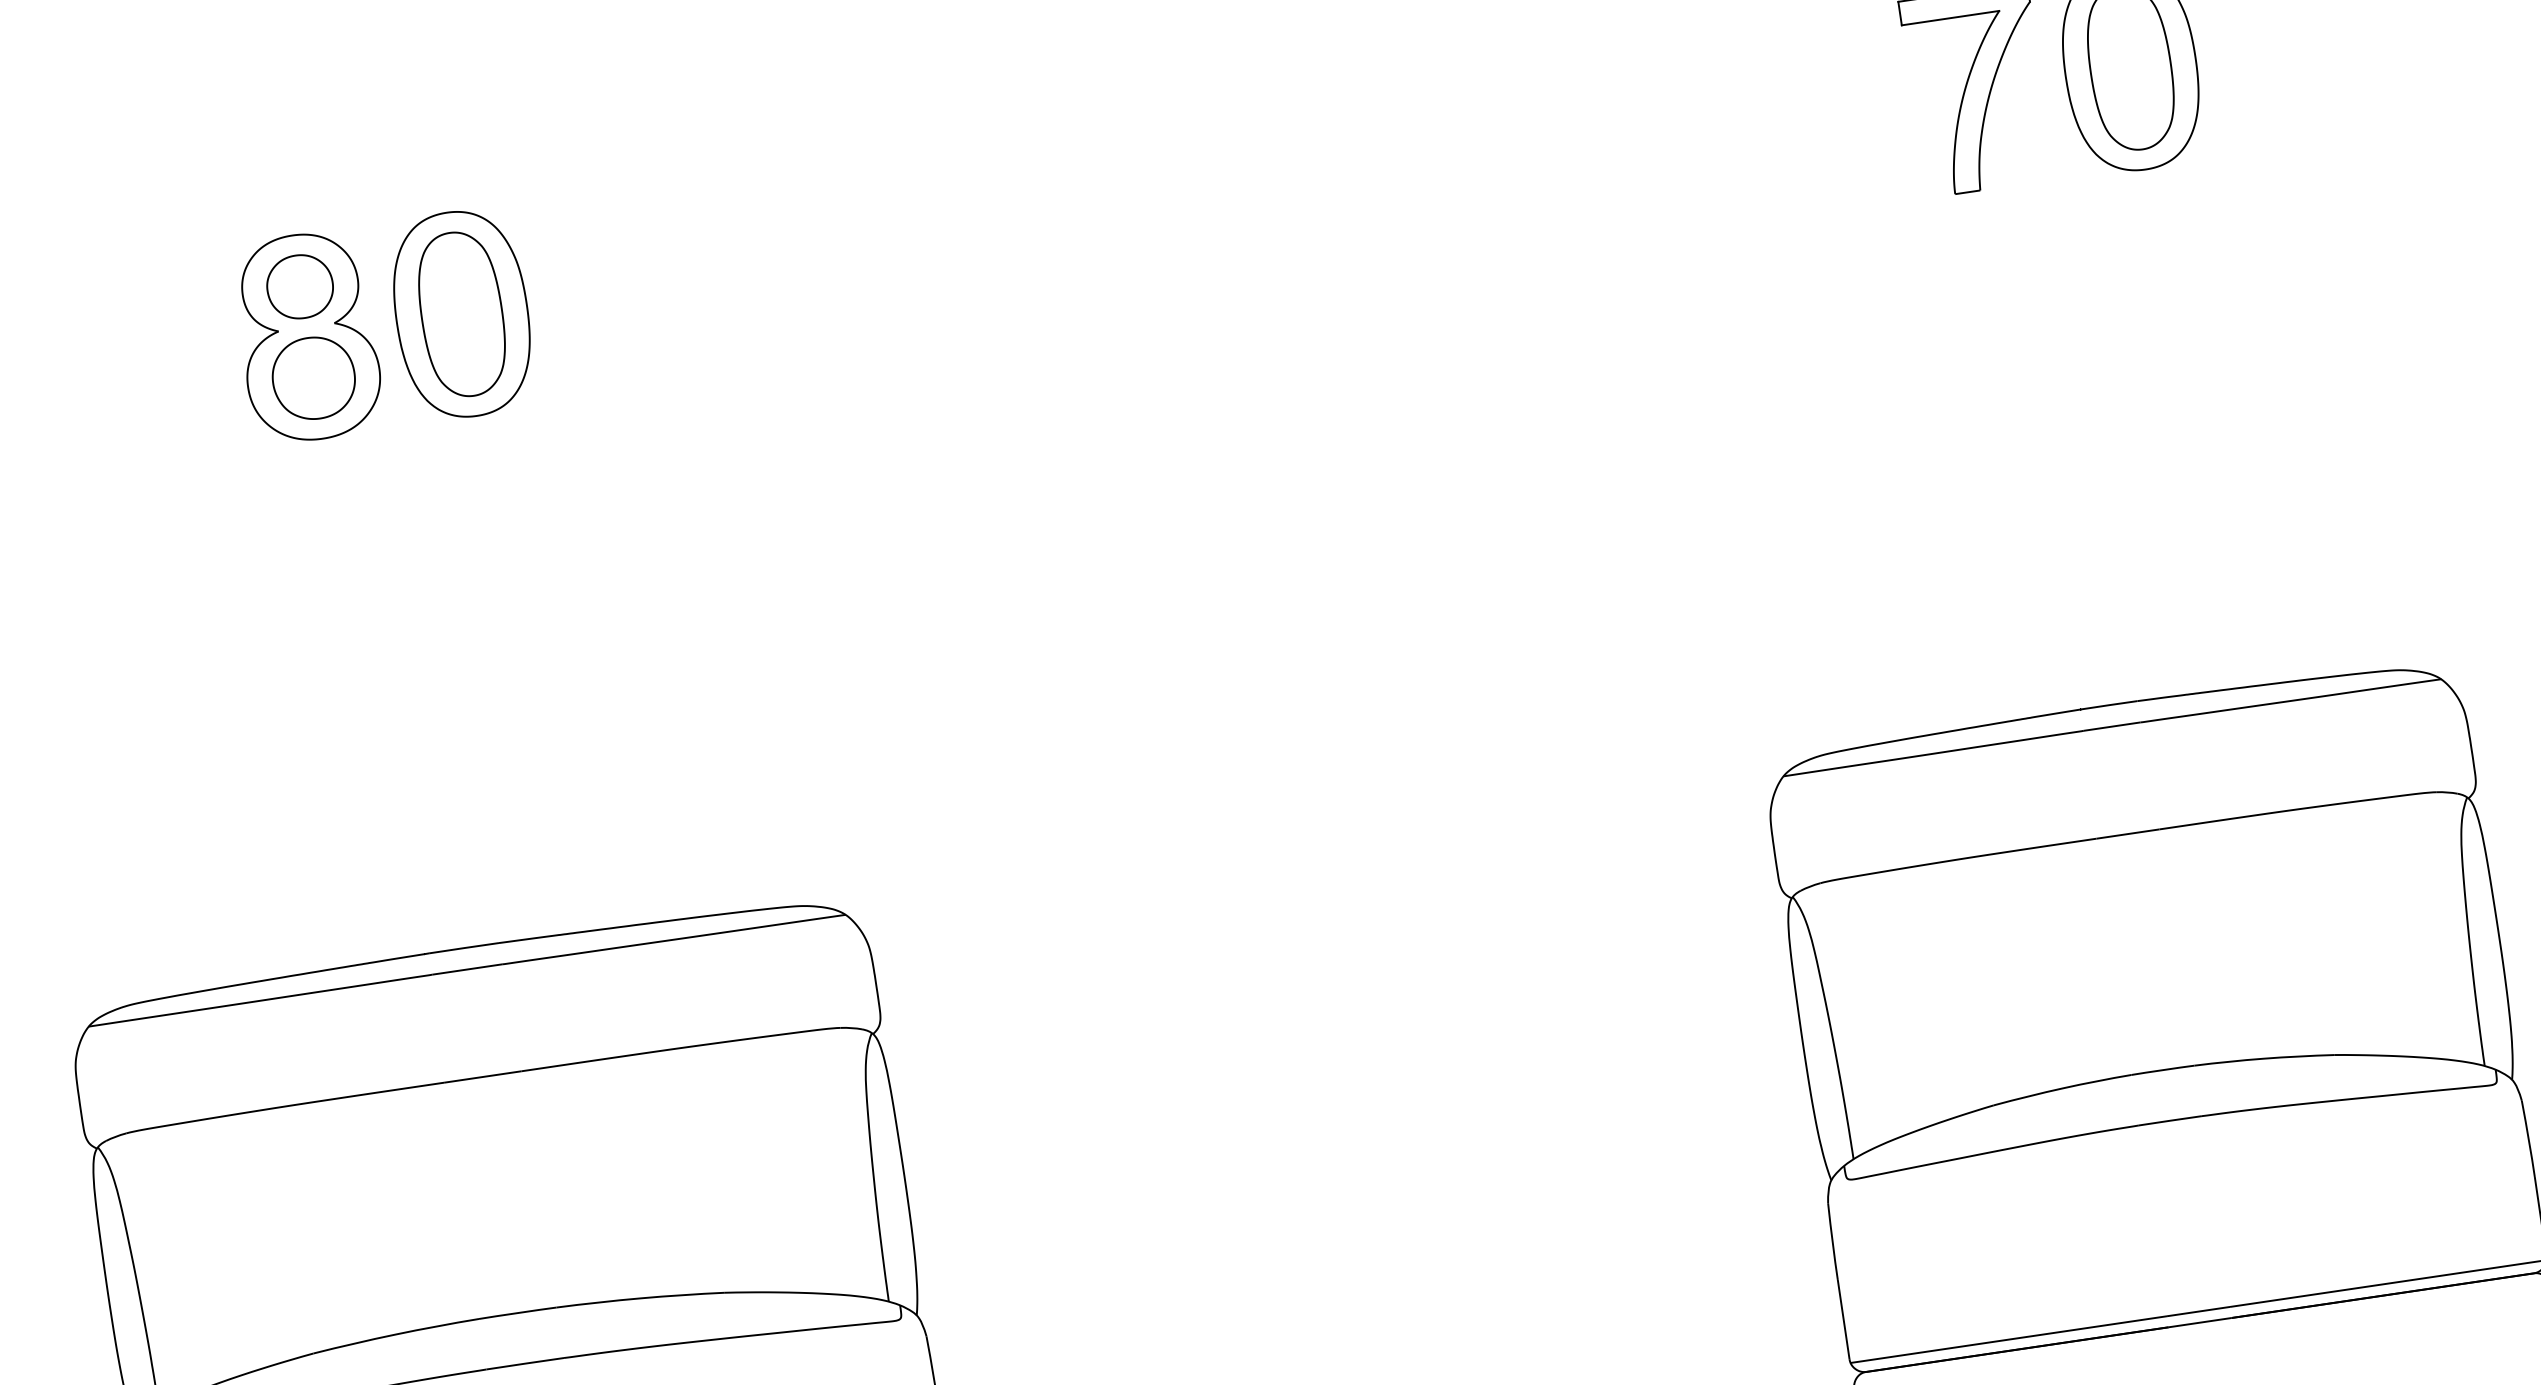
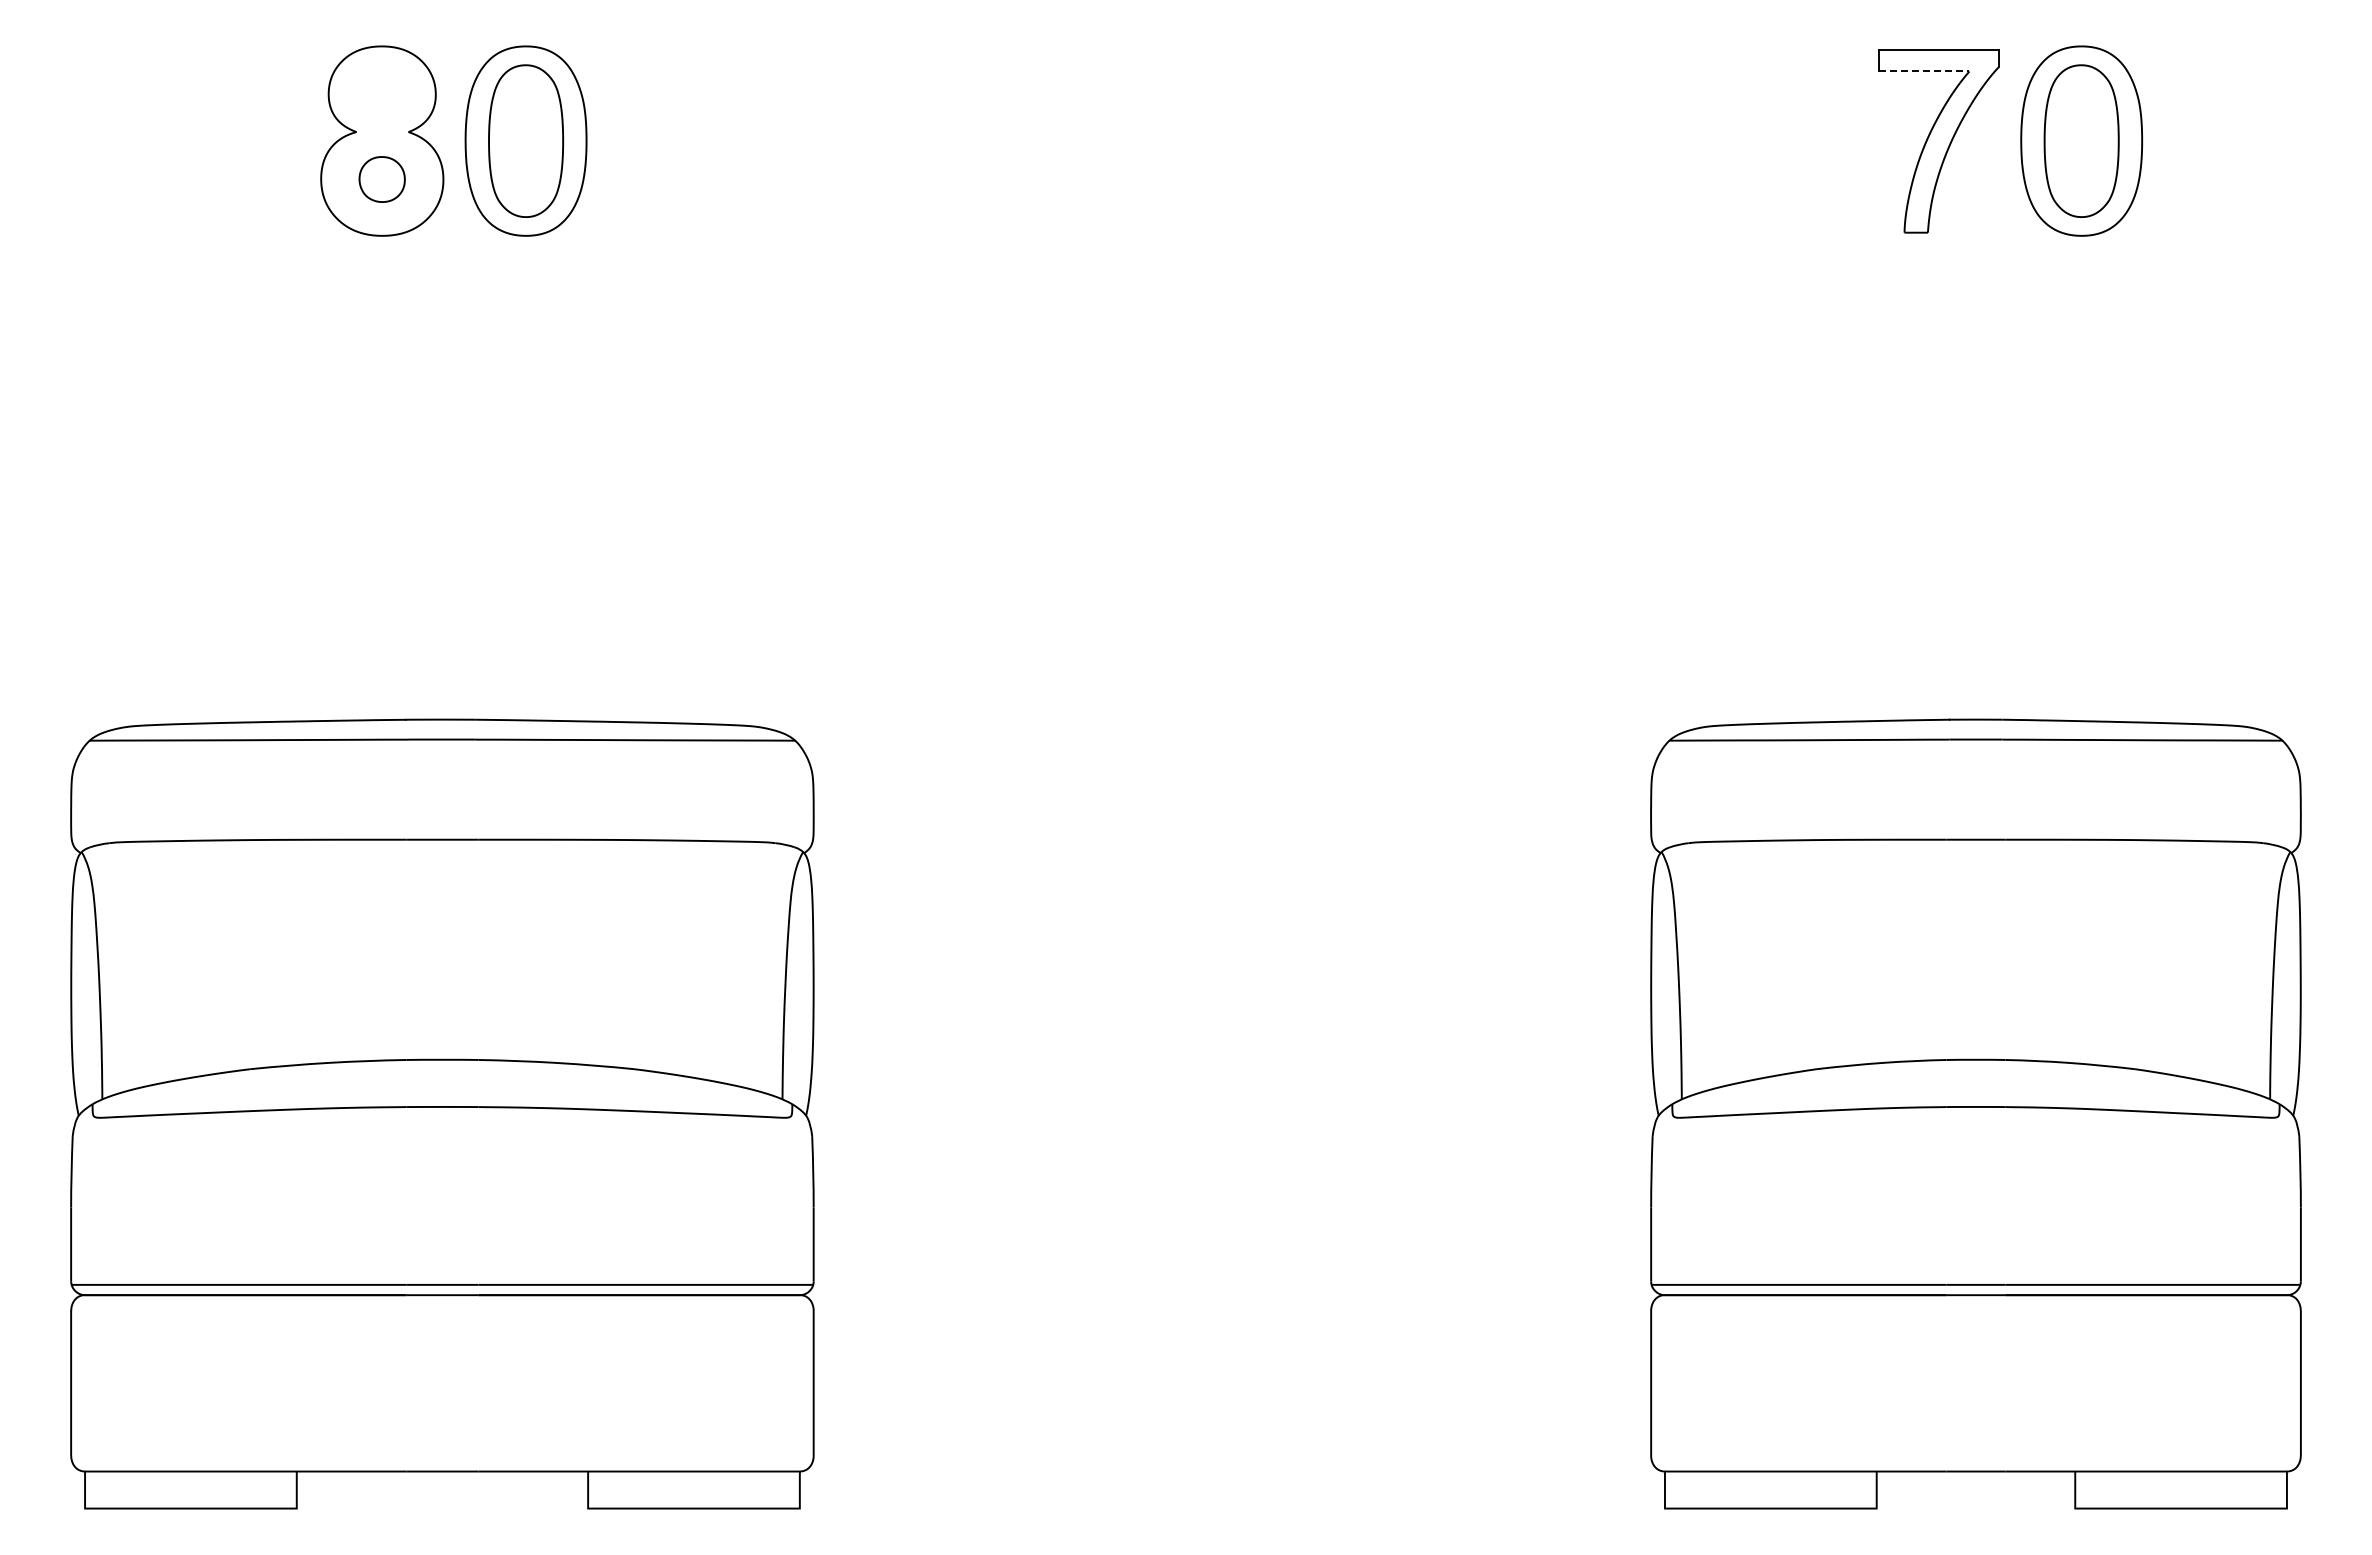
line: (1951, 18) -> (1924, 71), solid -> dashed
part: (300, 287) -> (382, 94), removed
part: (312, 378) -> (381, 179), size x0.6

